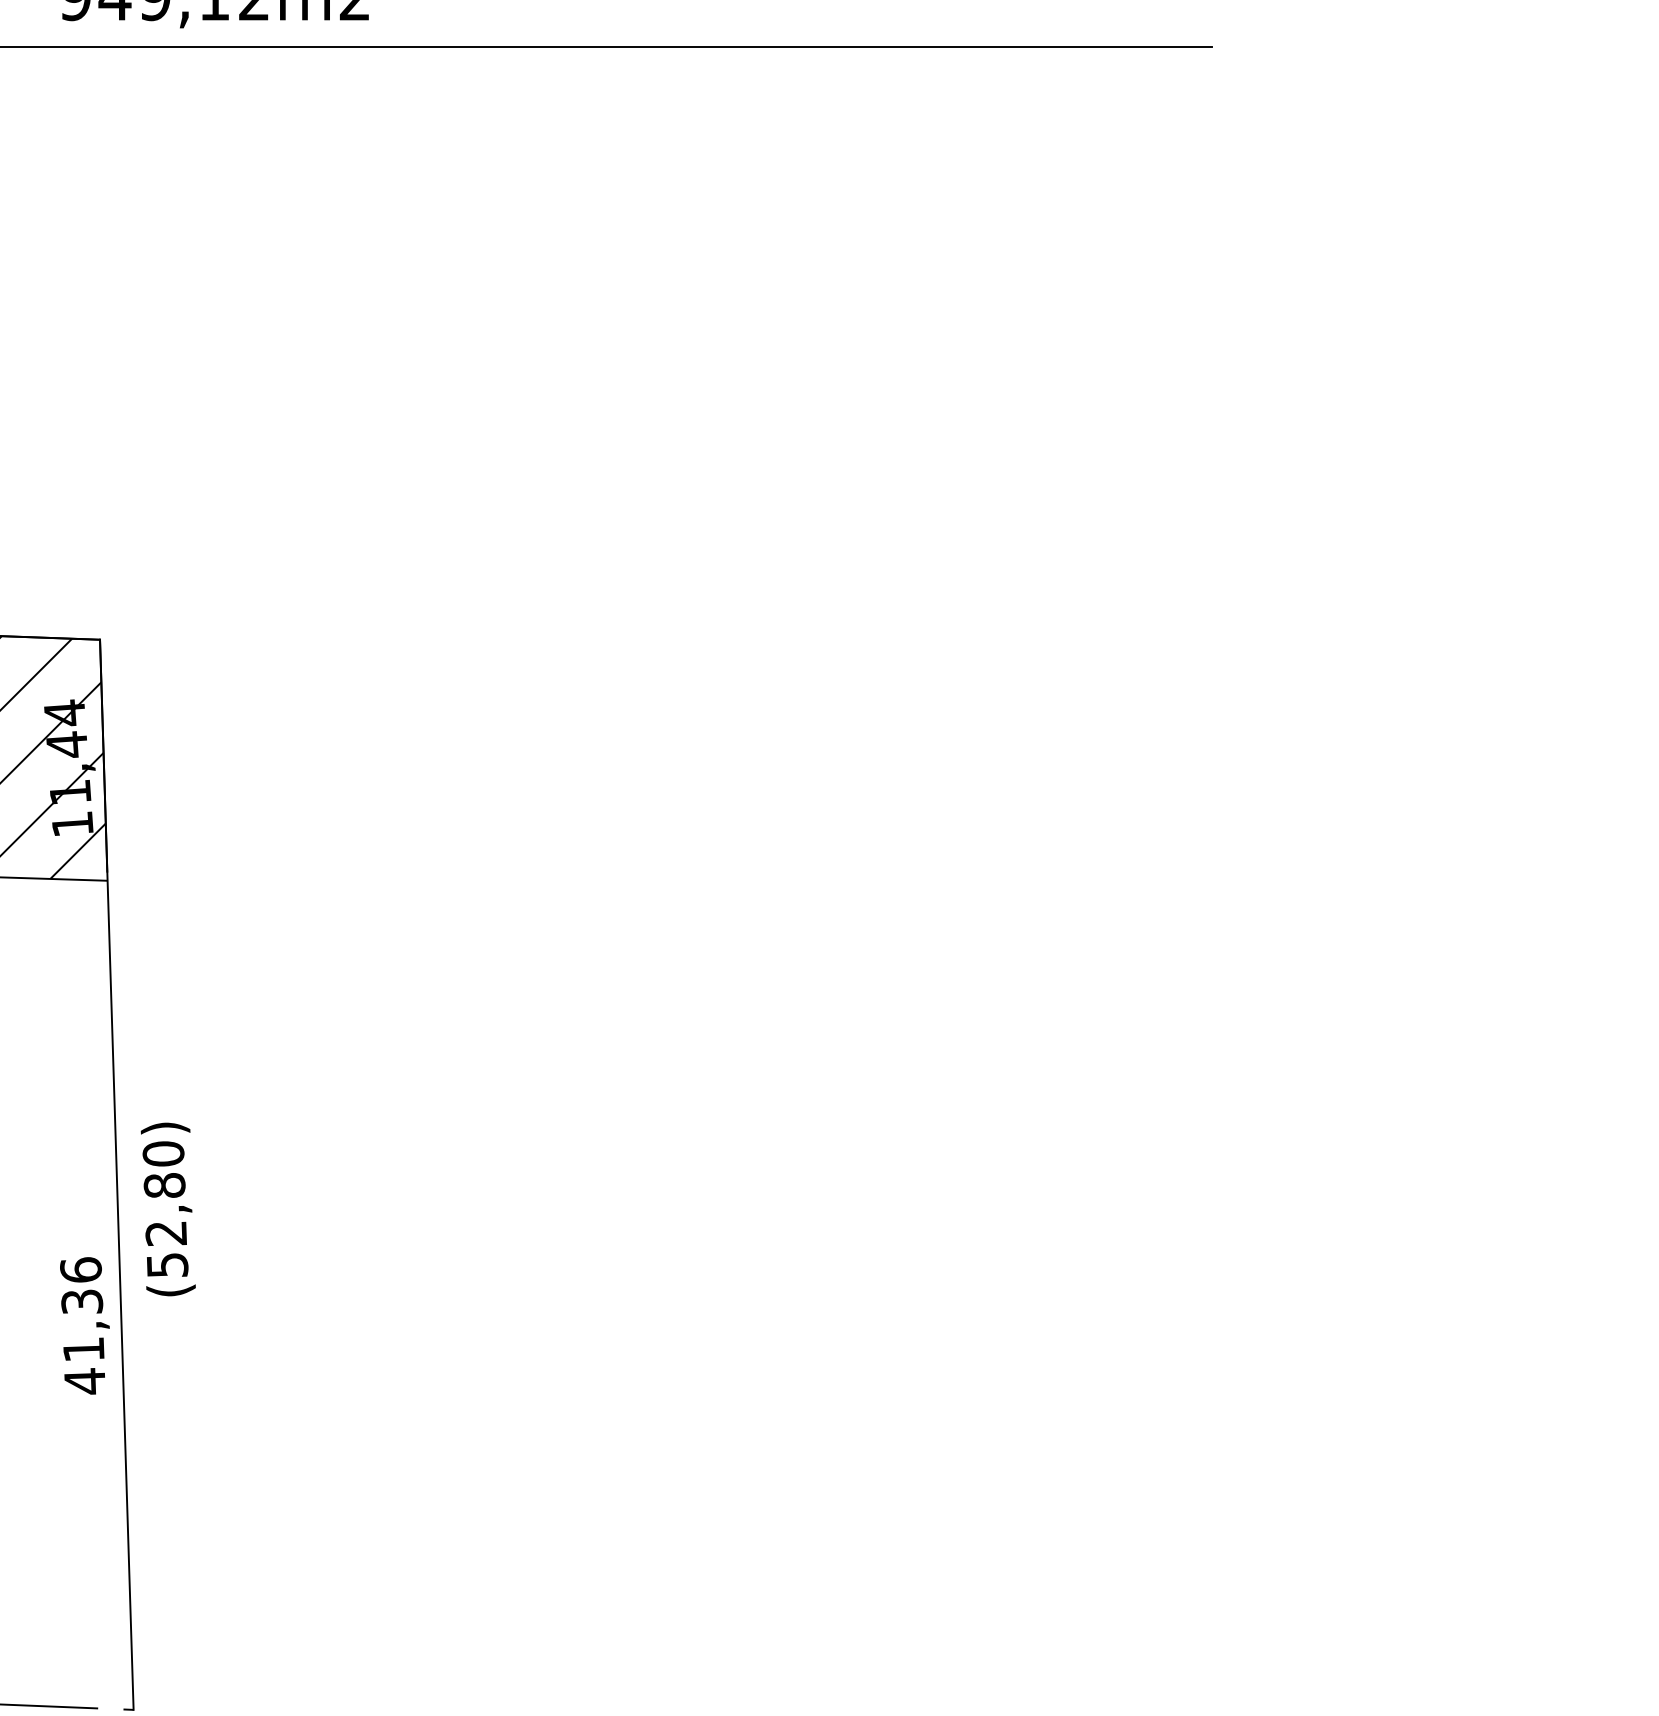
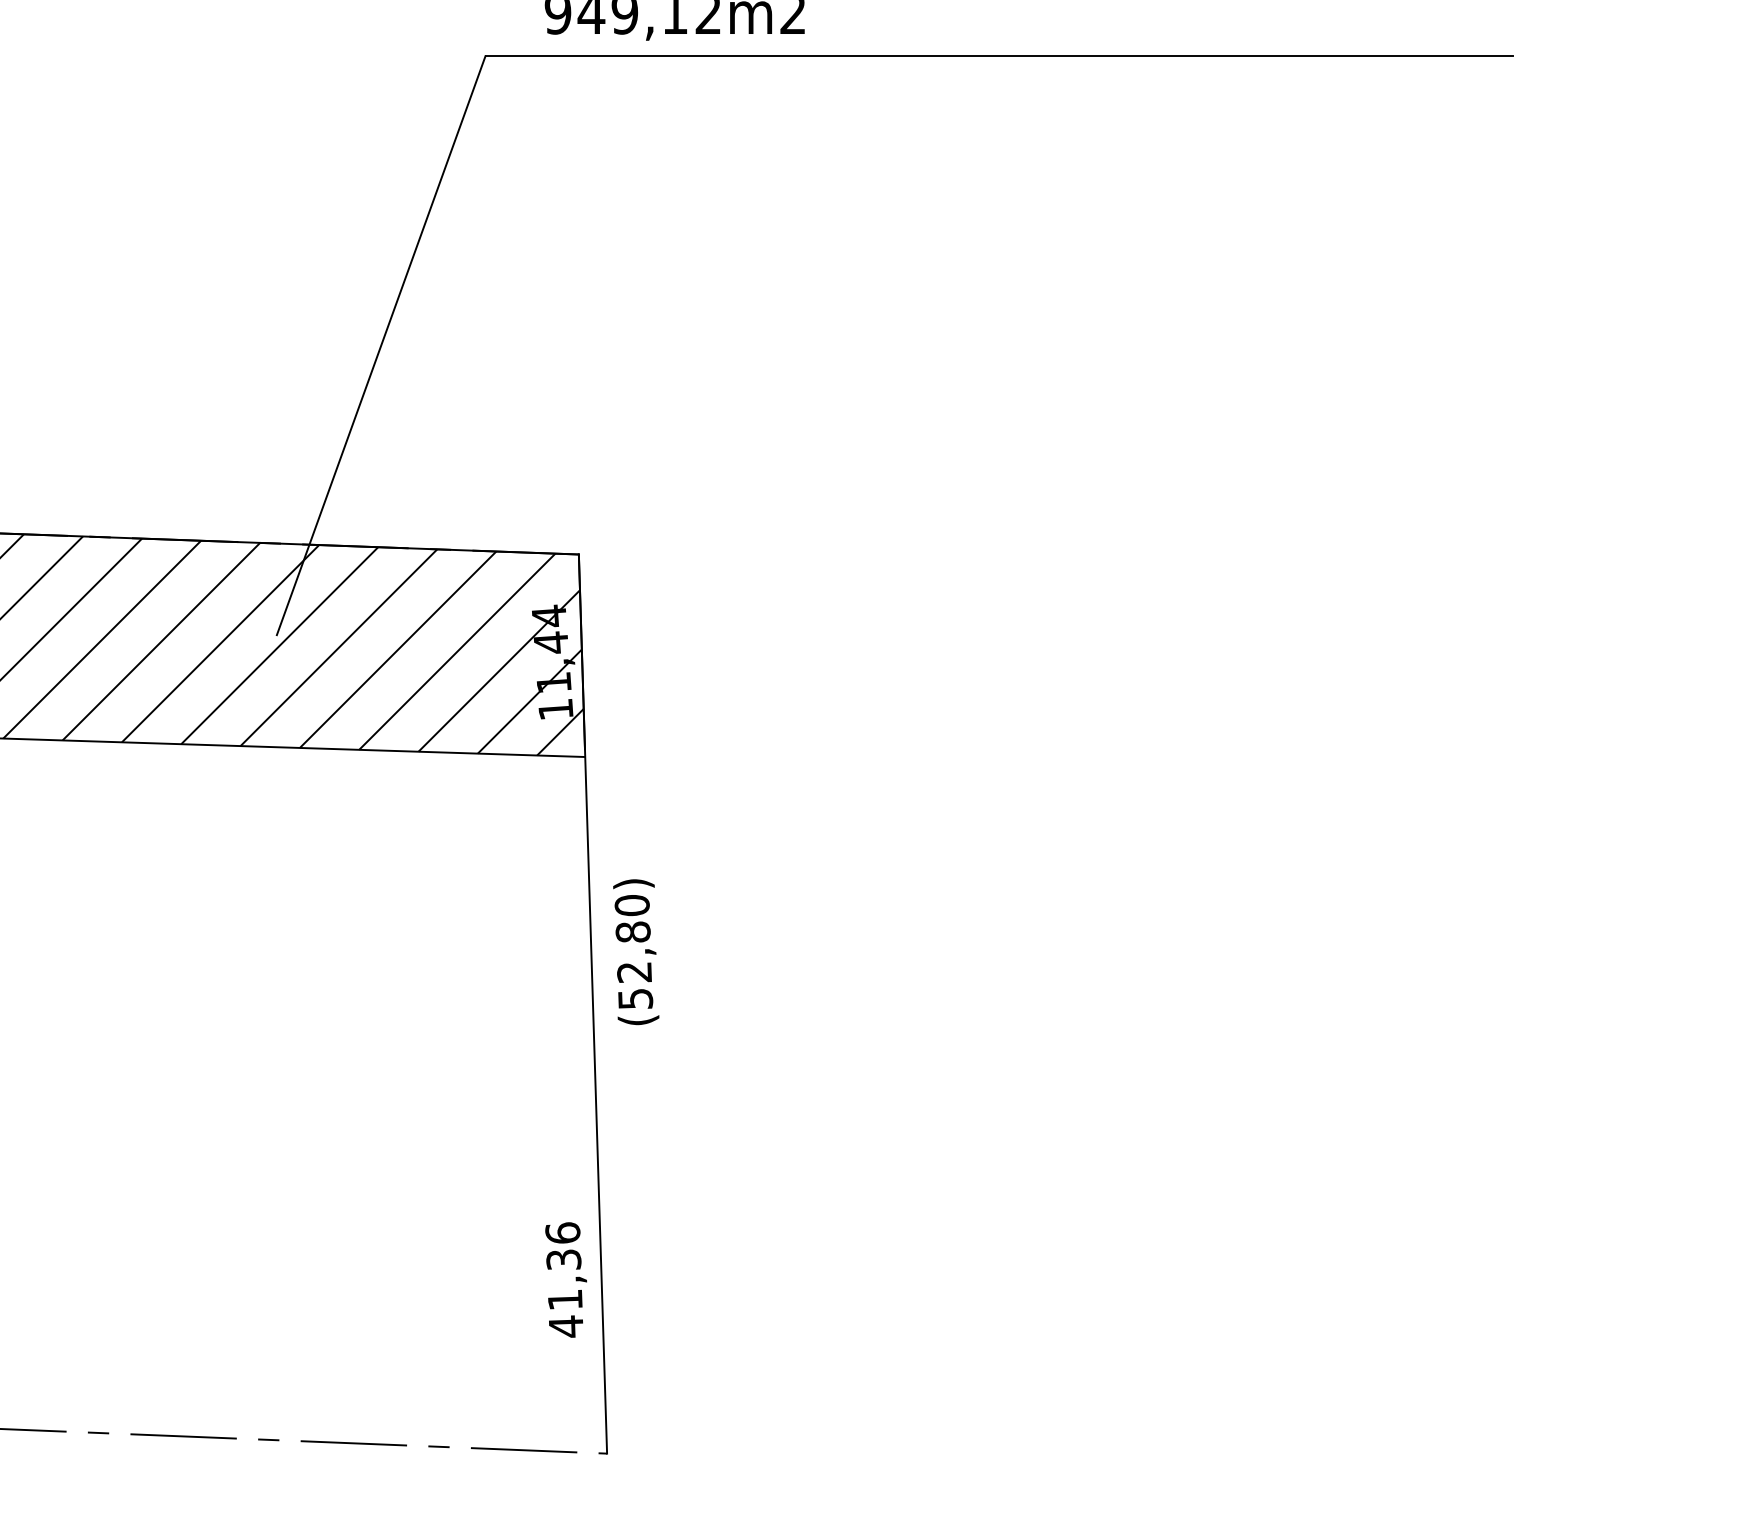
text: (168, 1209) -> (636, 952), moved
text: (84, 1325) -> (565, 1279), moved

